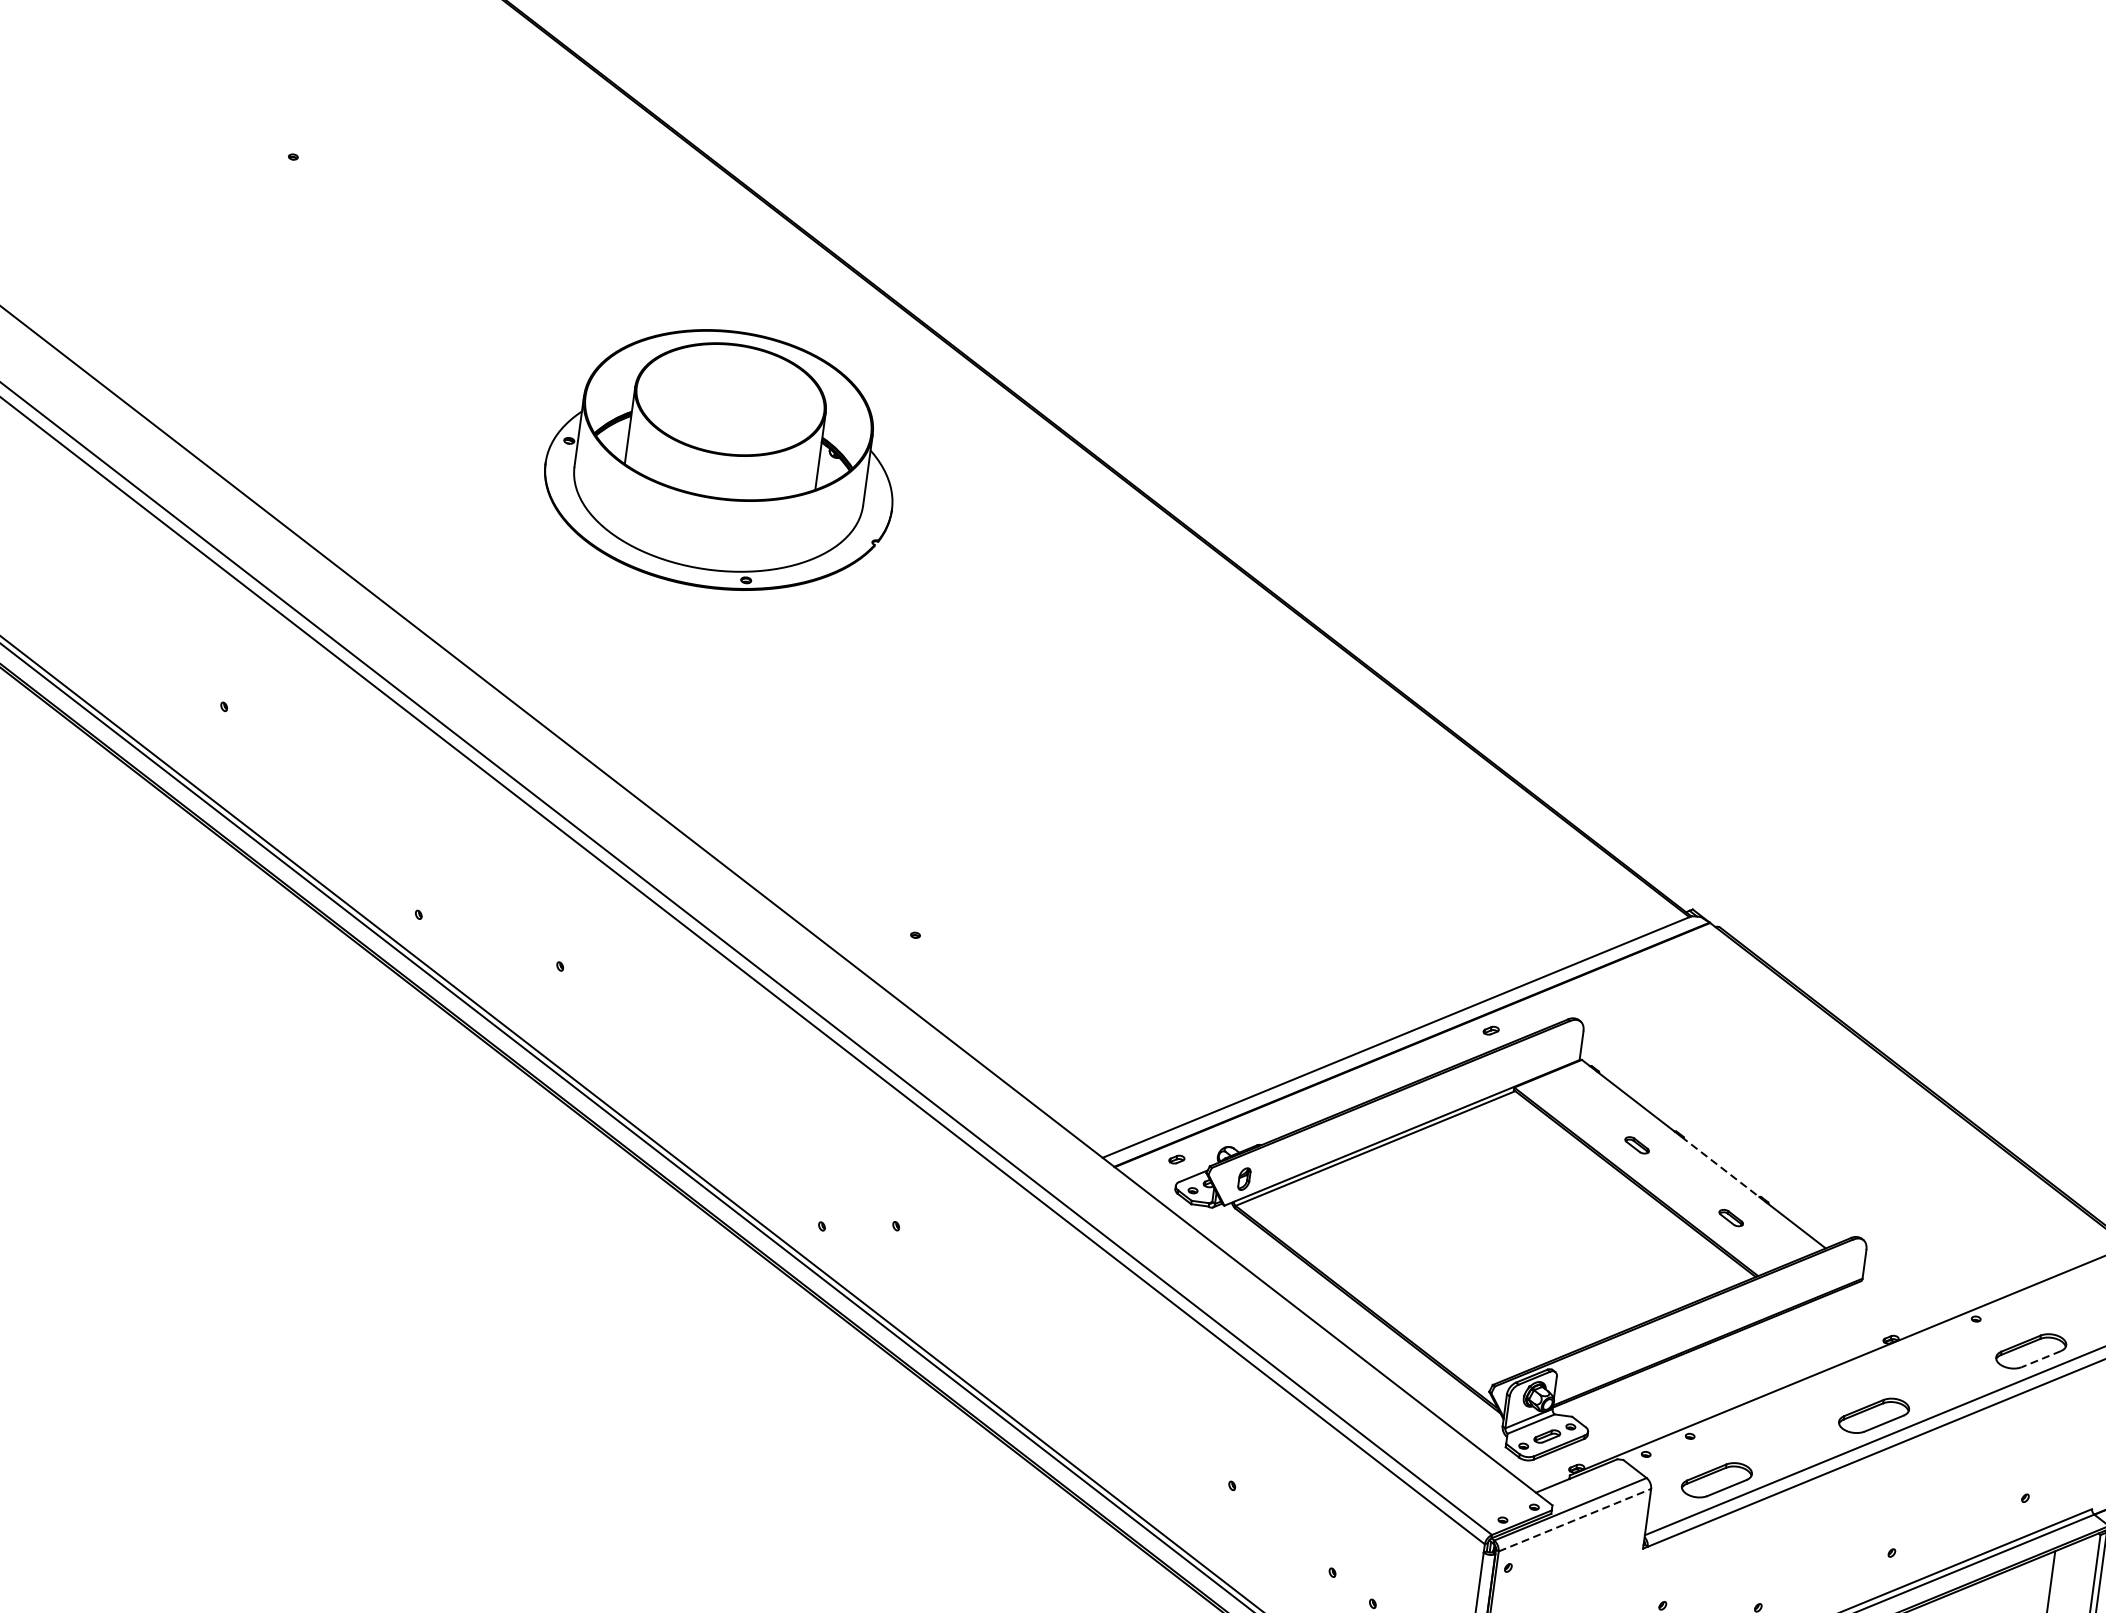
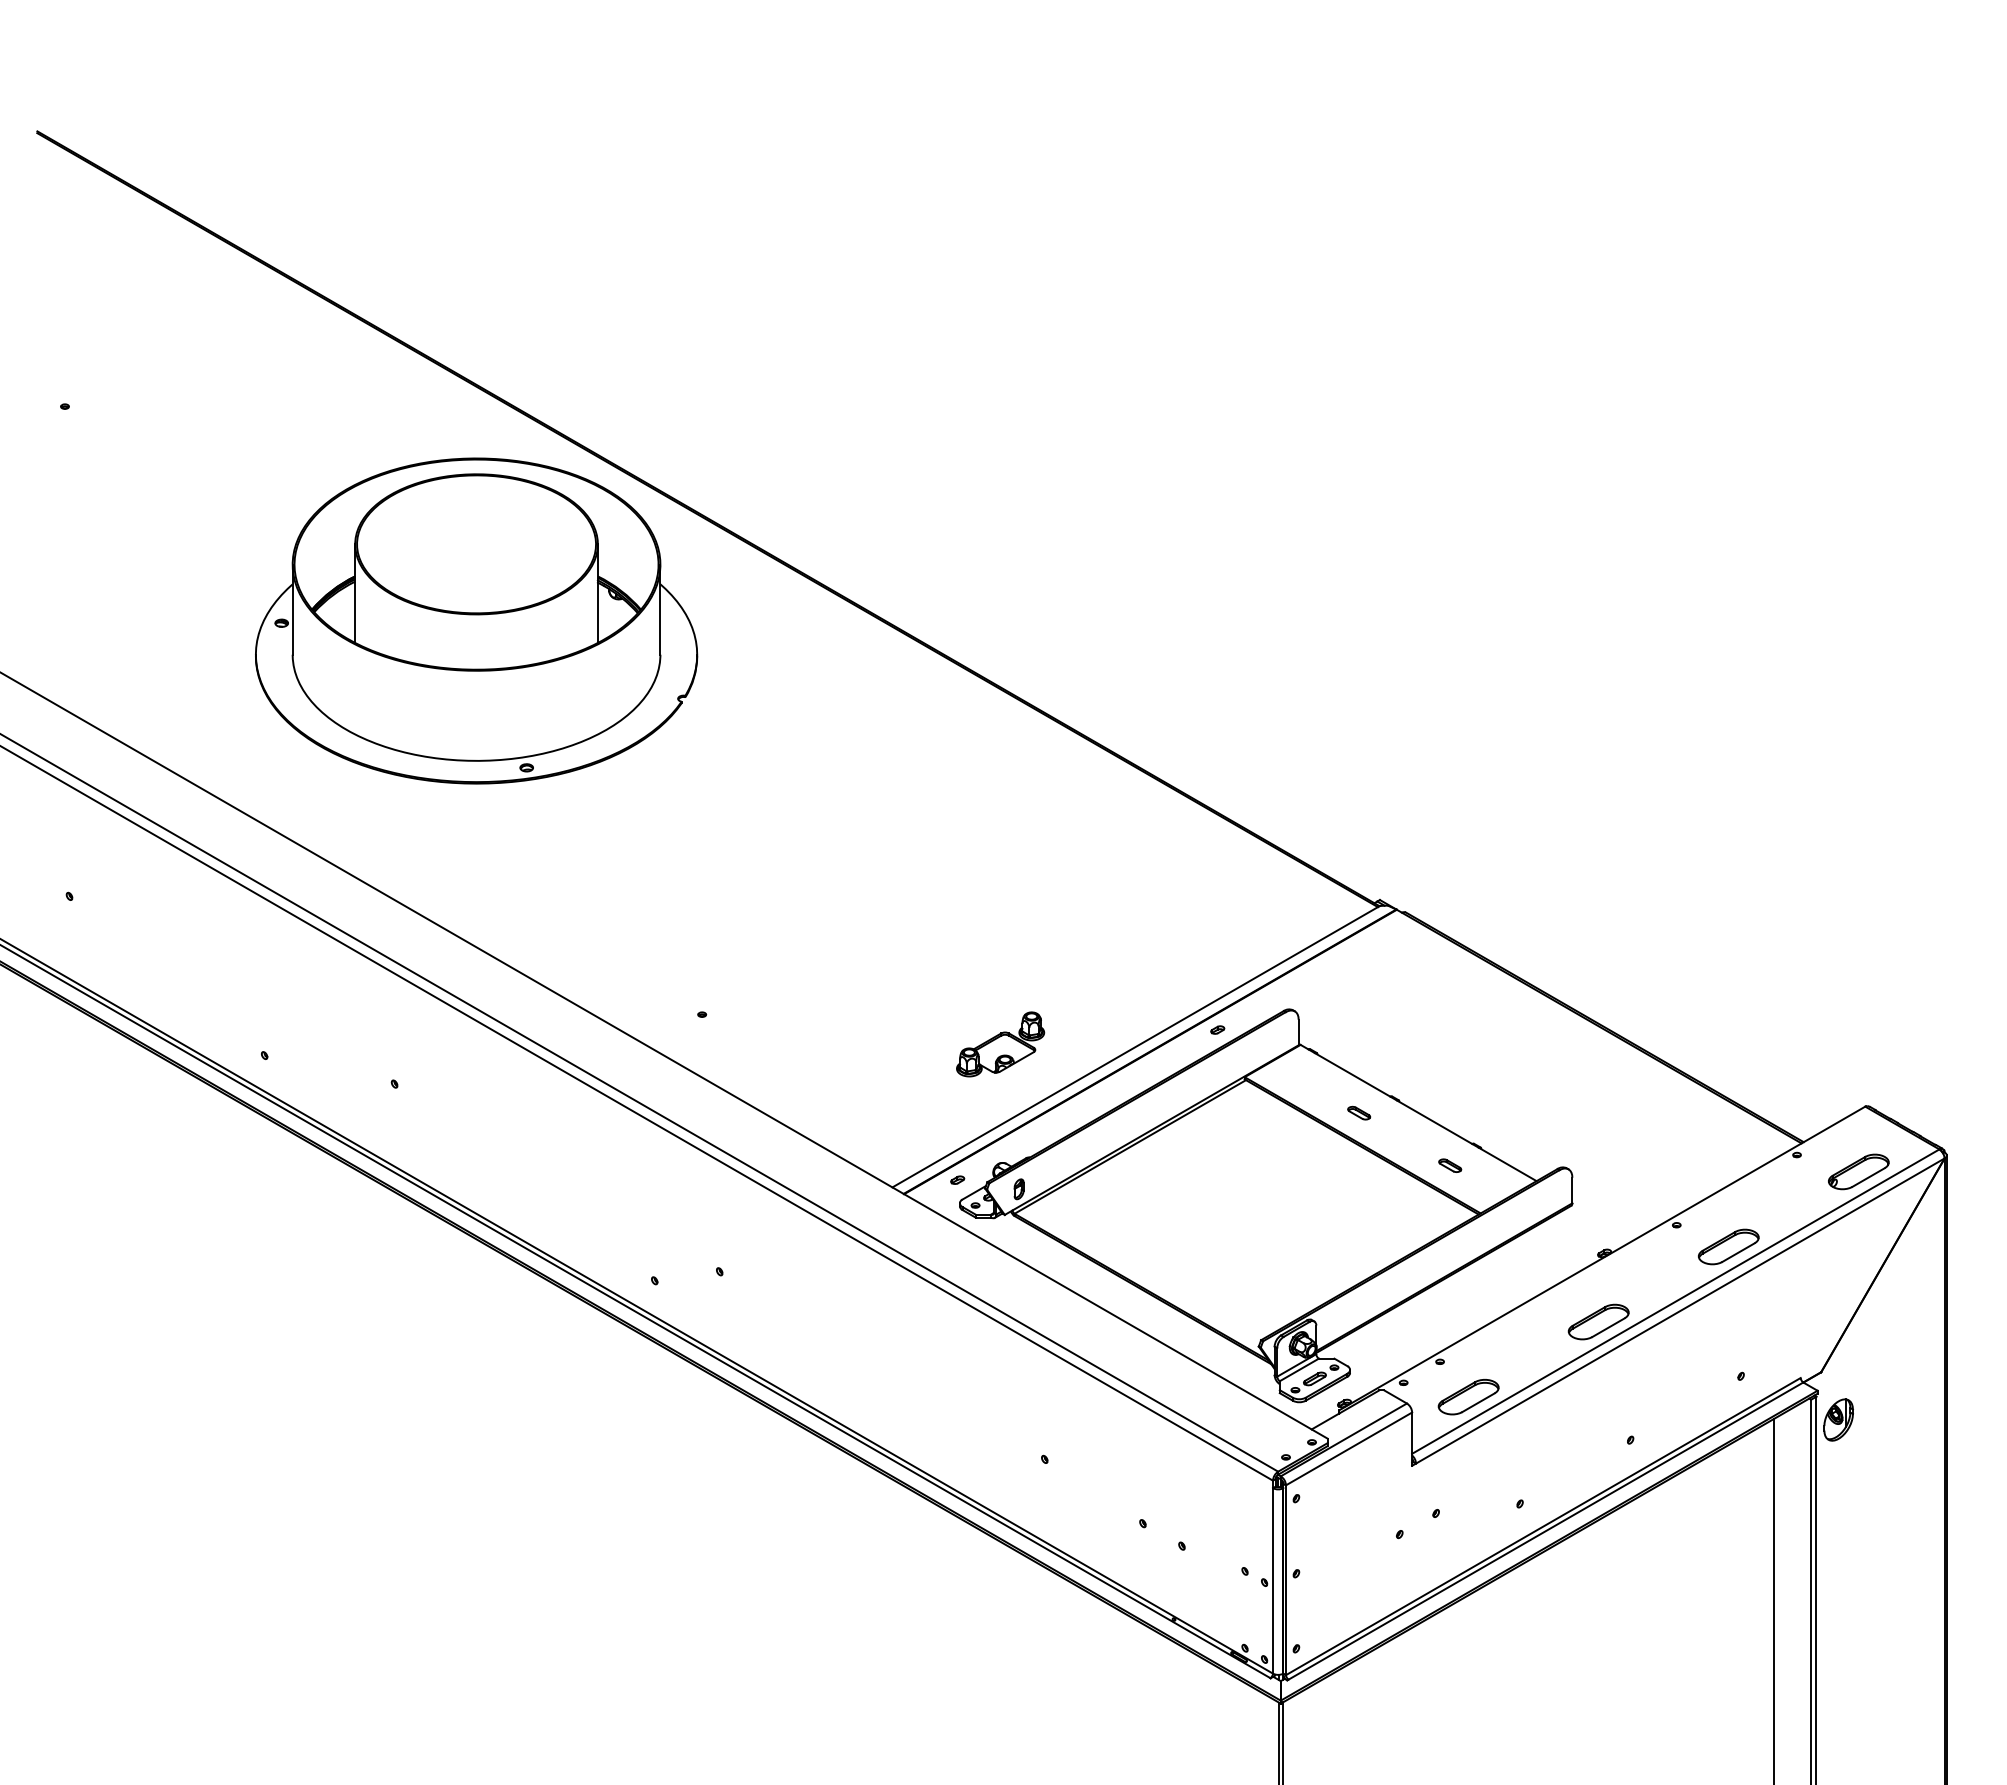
part: (722, 459) -> (476, 620), size x1.43
part: (1245, 1013) -> (1000, 1044), added
line: (1720, 1167) -> (1434, 1122), dashed -> solid
line: (2041, 1359) -> (1738, 1252), dashed -> solid
line: (1575, 1519) -> (1349, 1448), dashed -> solid

